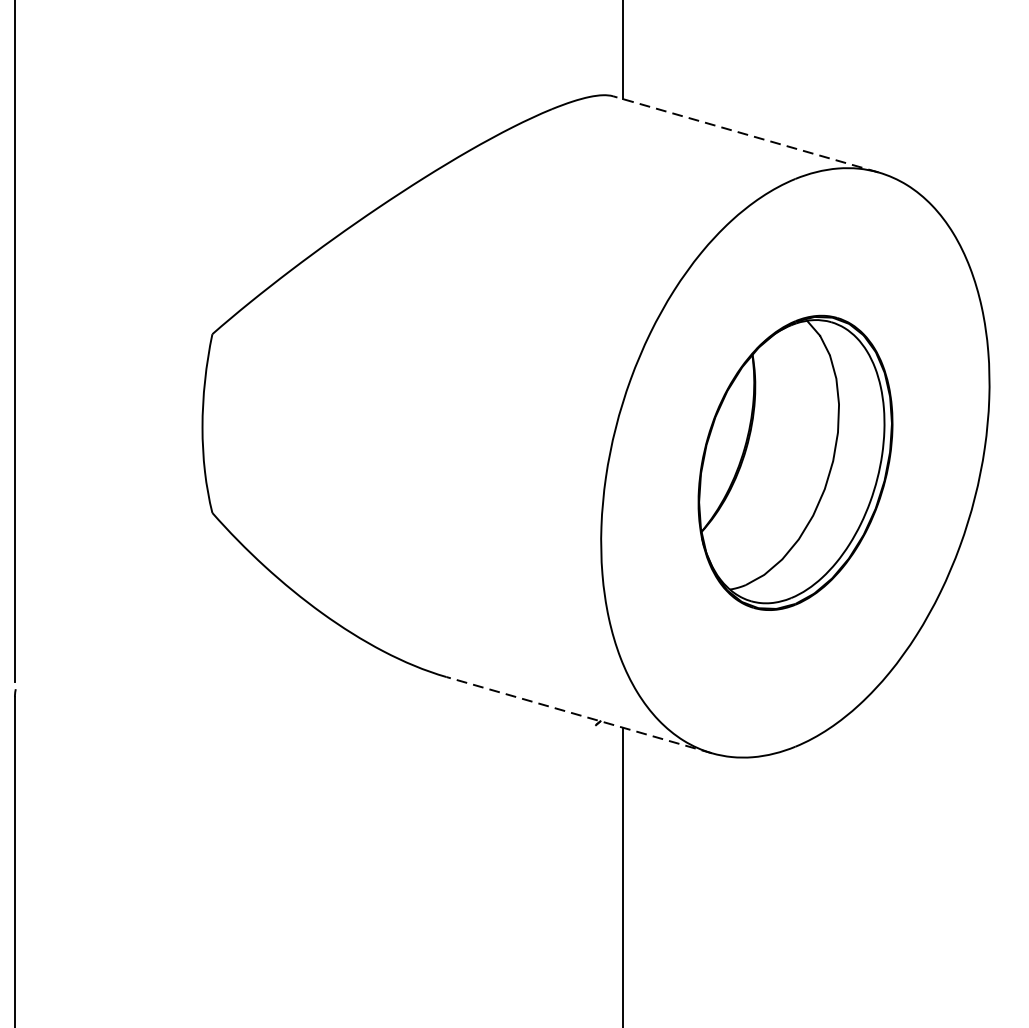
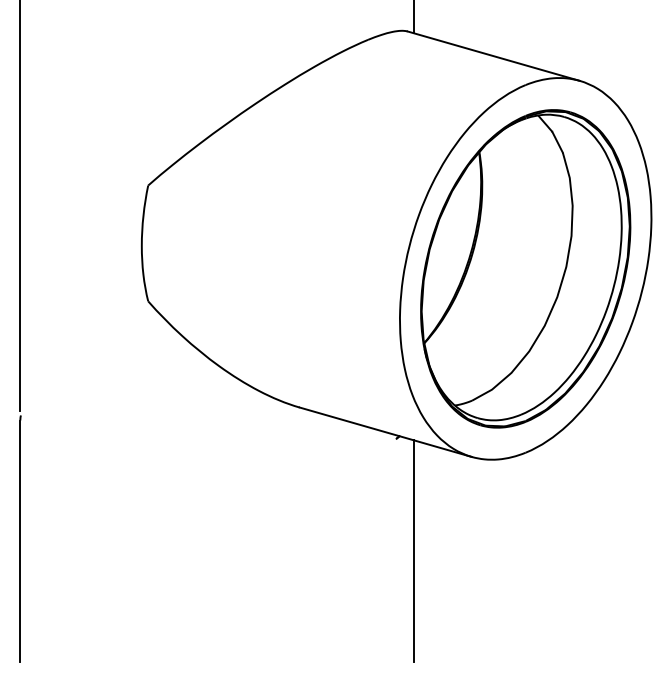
line: (745, 134) -> (493, 56), dashed -> solid
part: (795, 462) -> (525, 268), size x1.67
line: (578, 715) -> (385, 432), dashed -> solid

